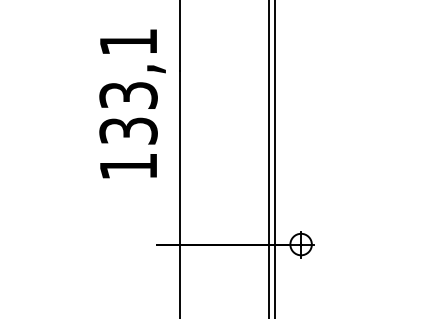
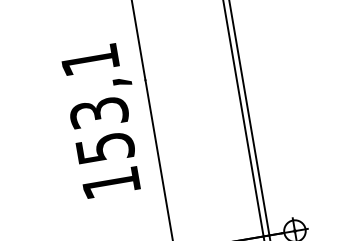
text: (128, 130) -> (105, 147), 133,1 -> 153,1

